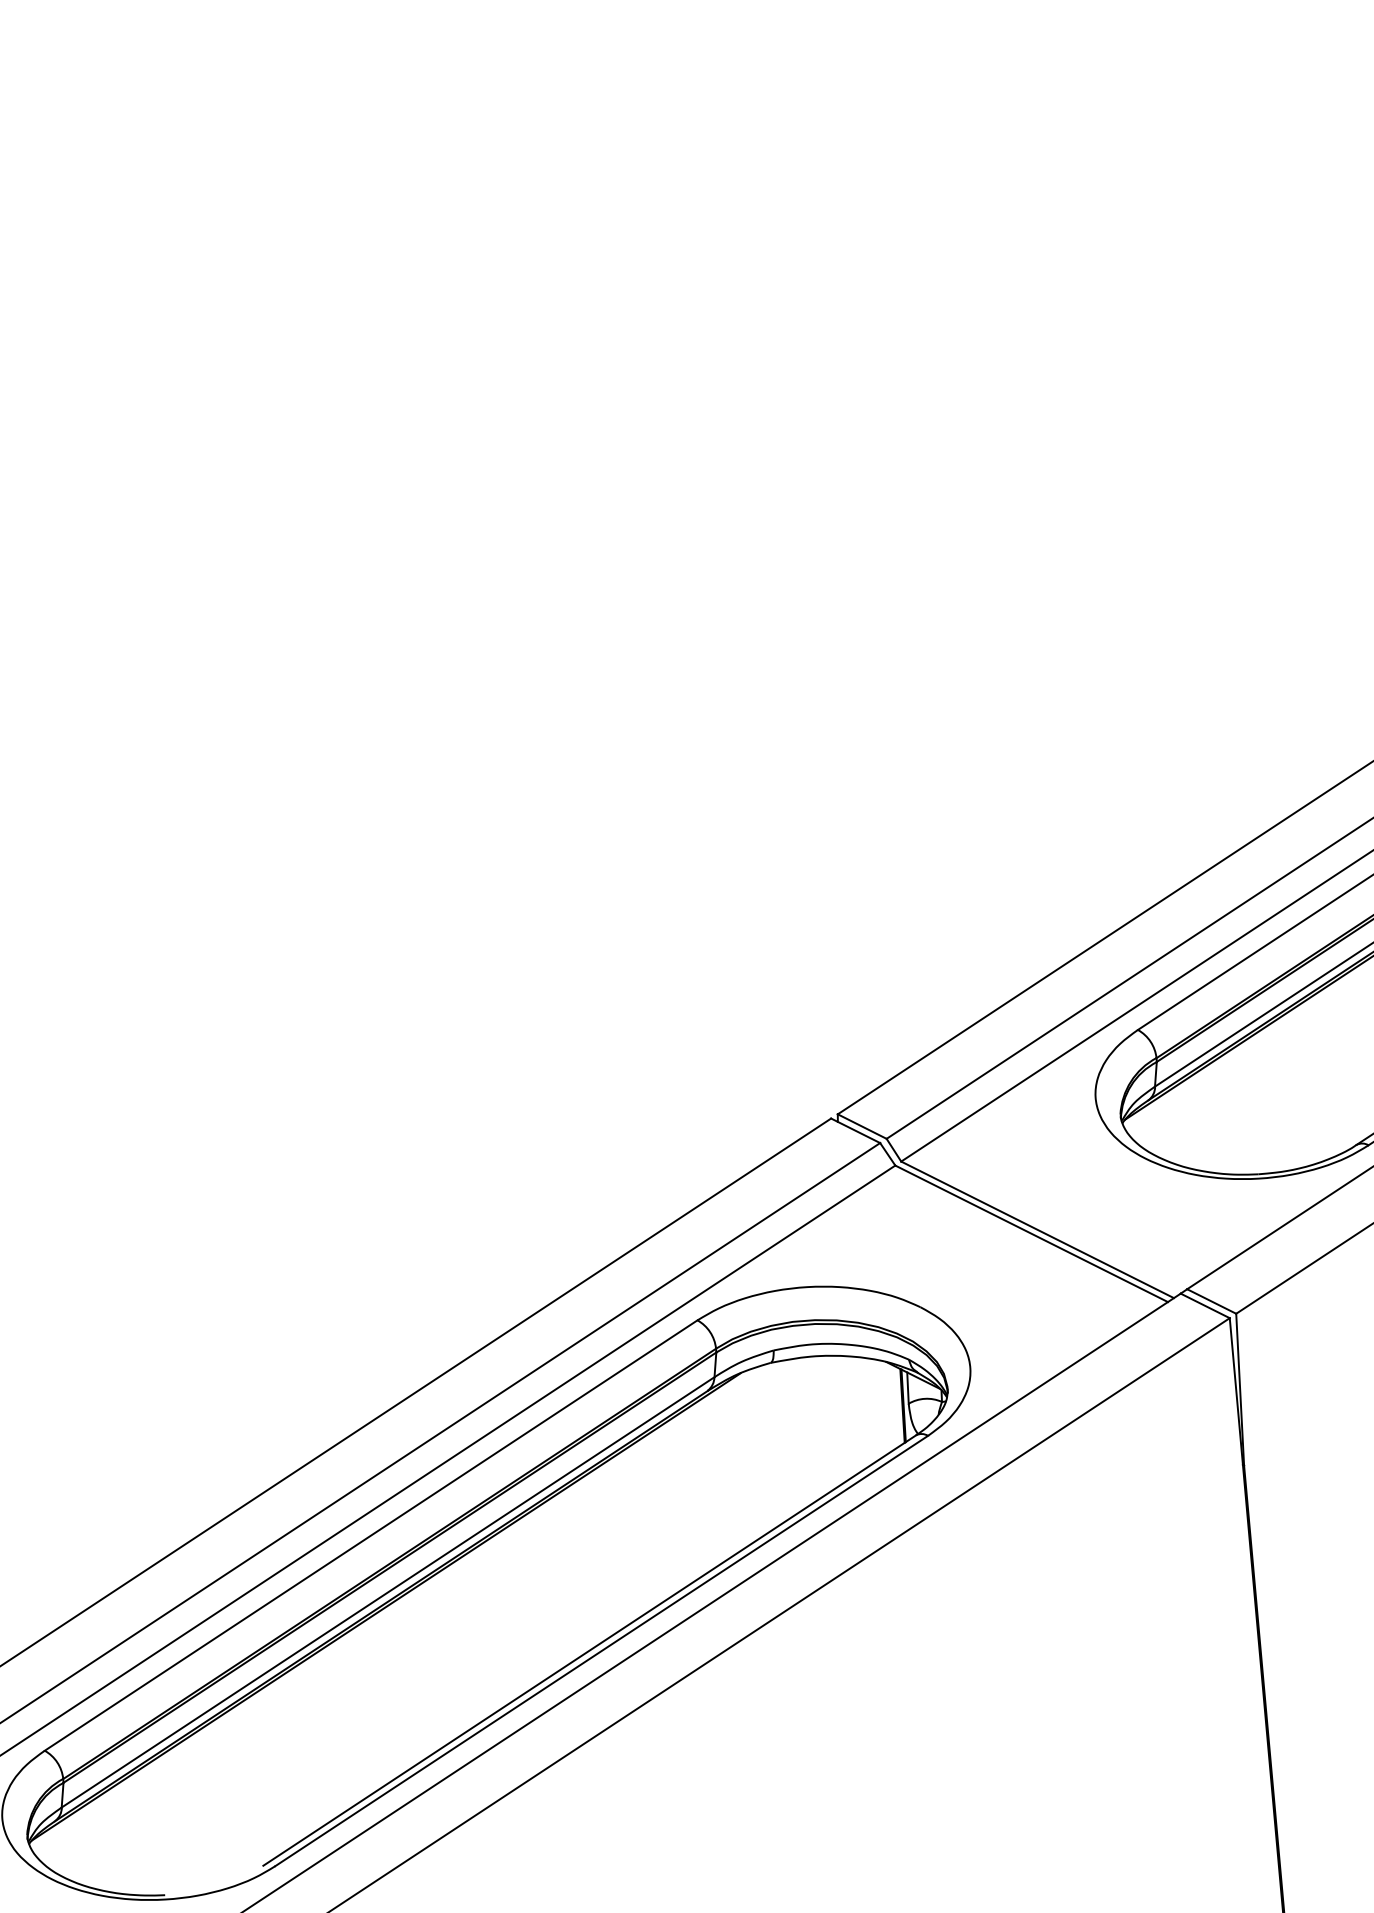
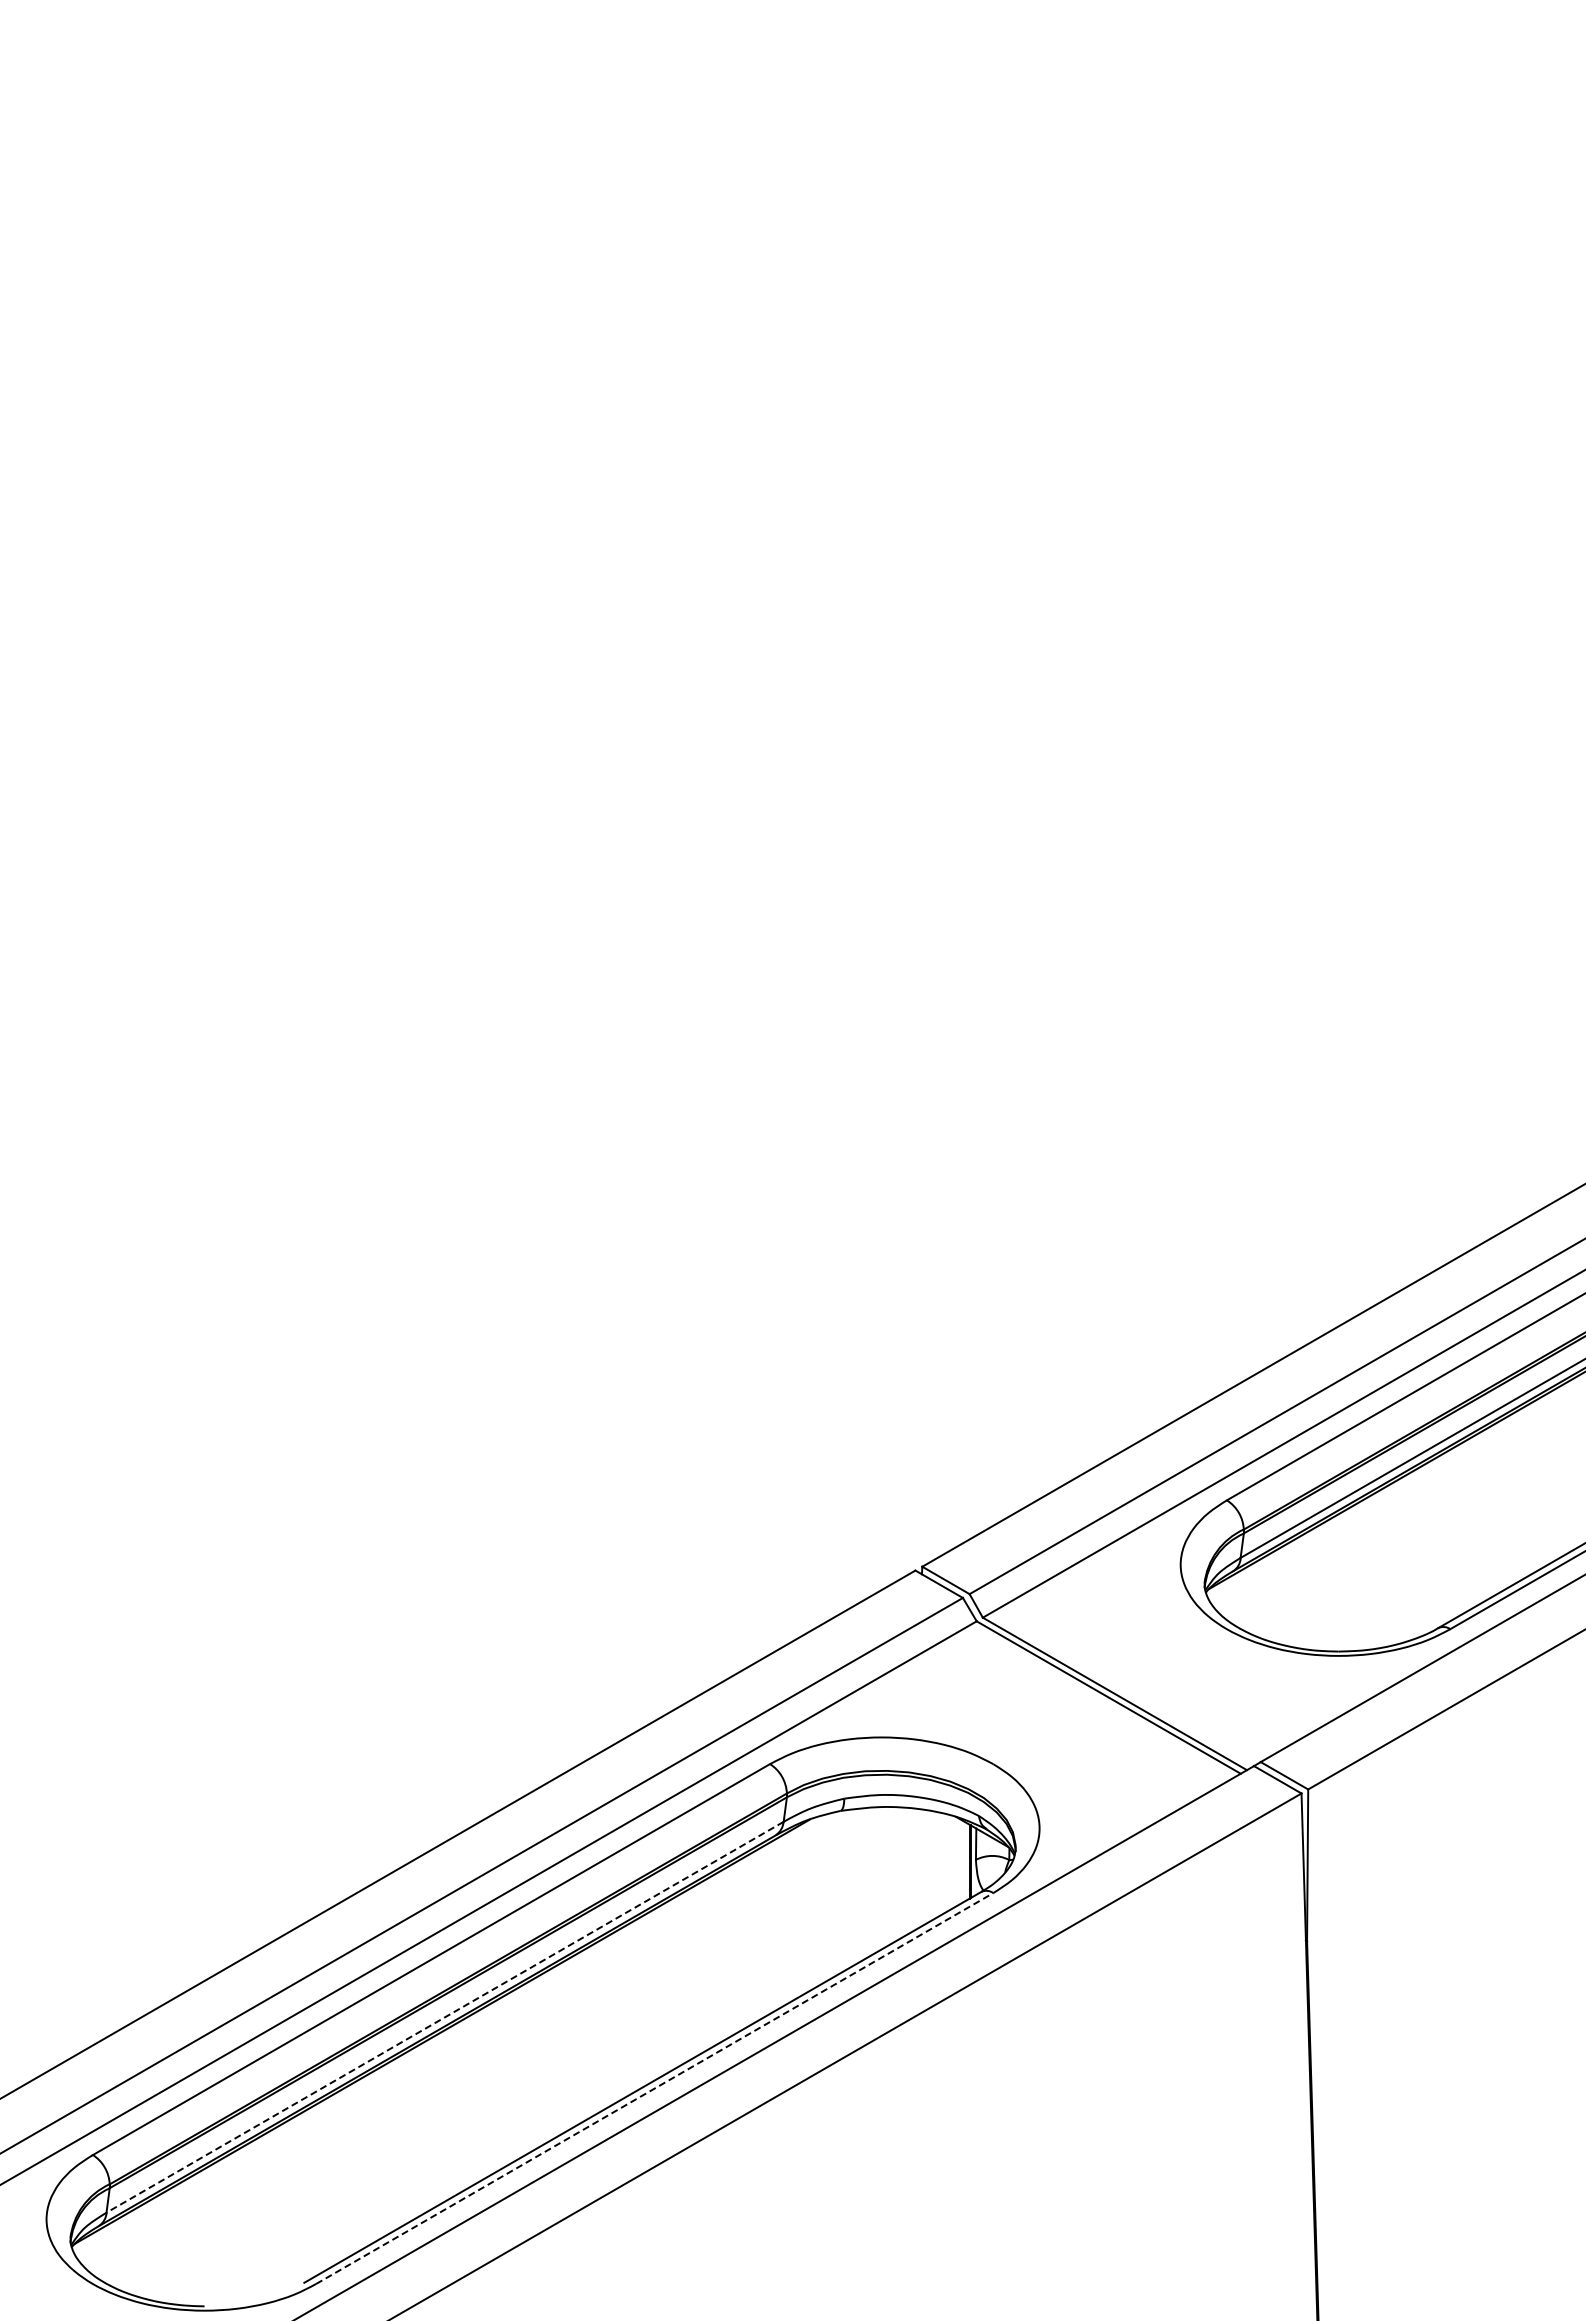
line: (388, 1592) -> (445, 2017), solid -> dashed
line: (601, 1651) -> (654, 2088), solid -> dashed

